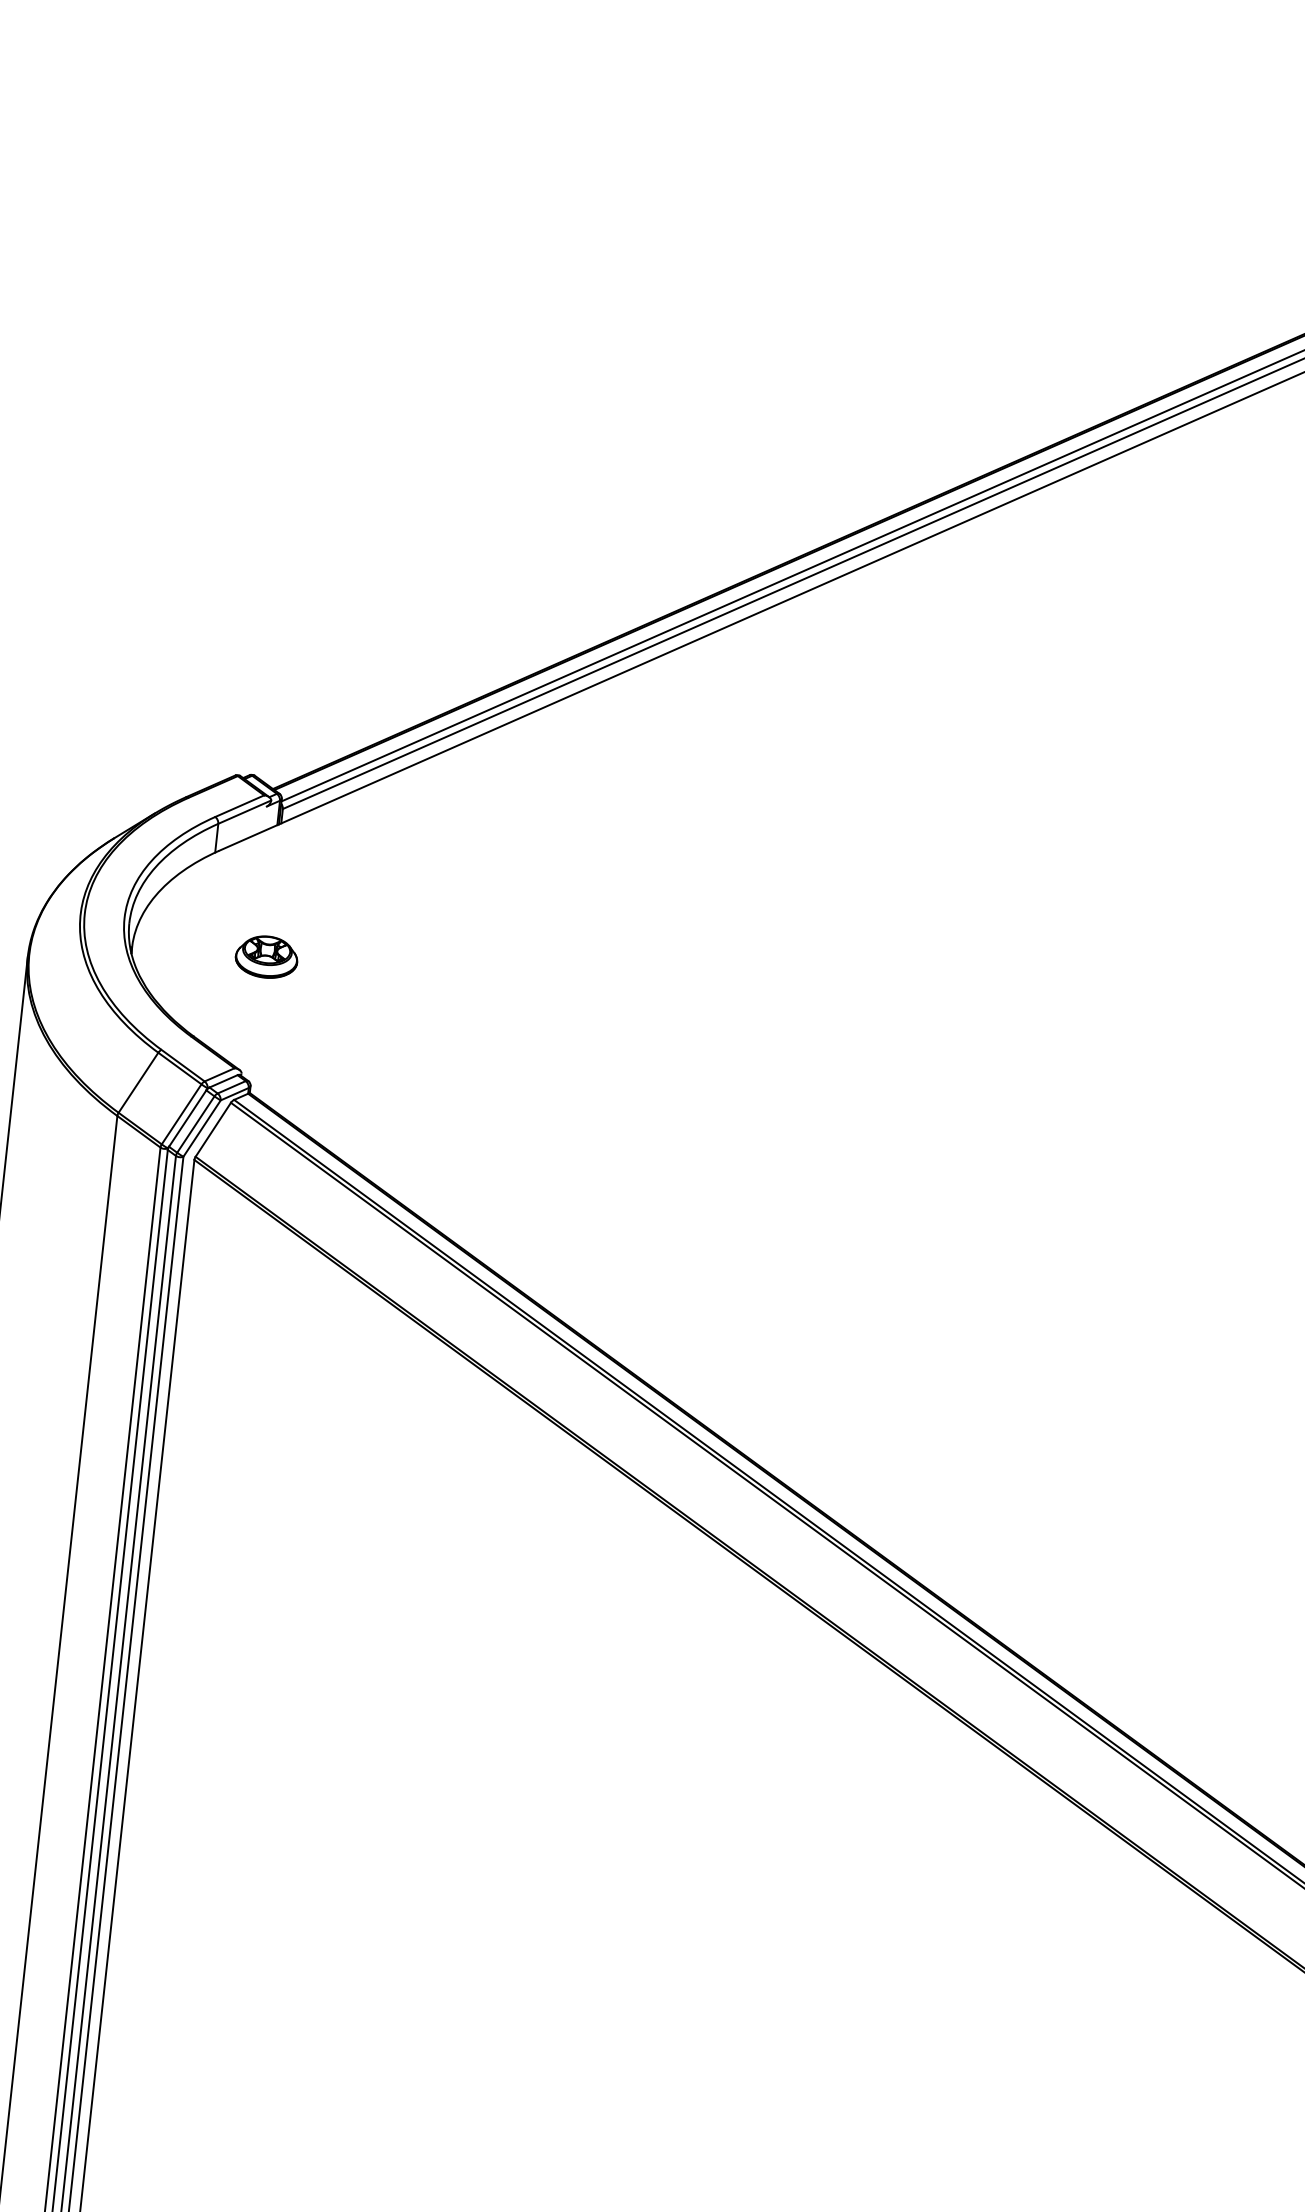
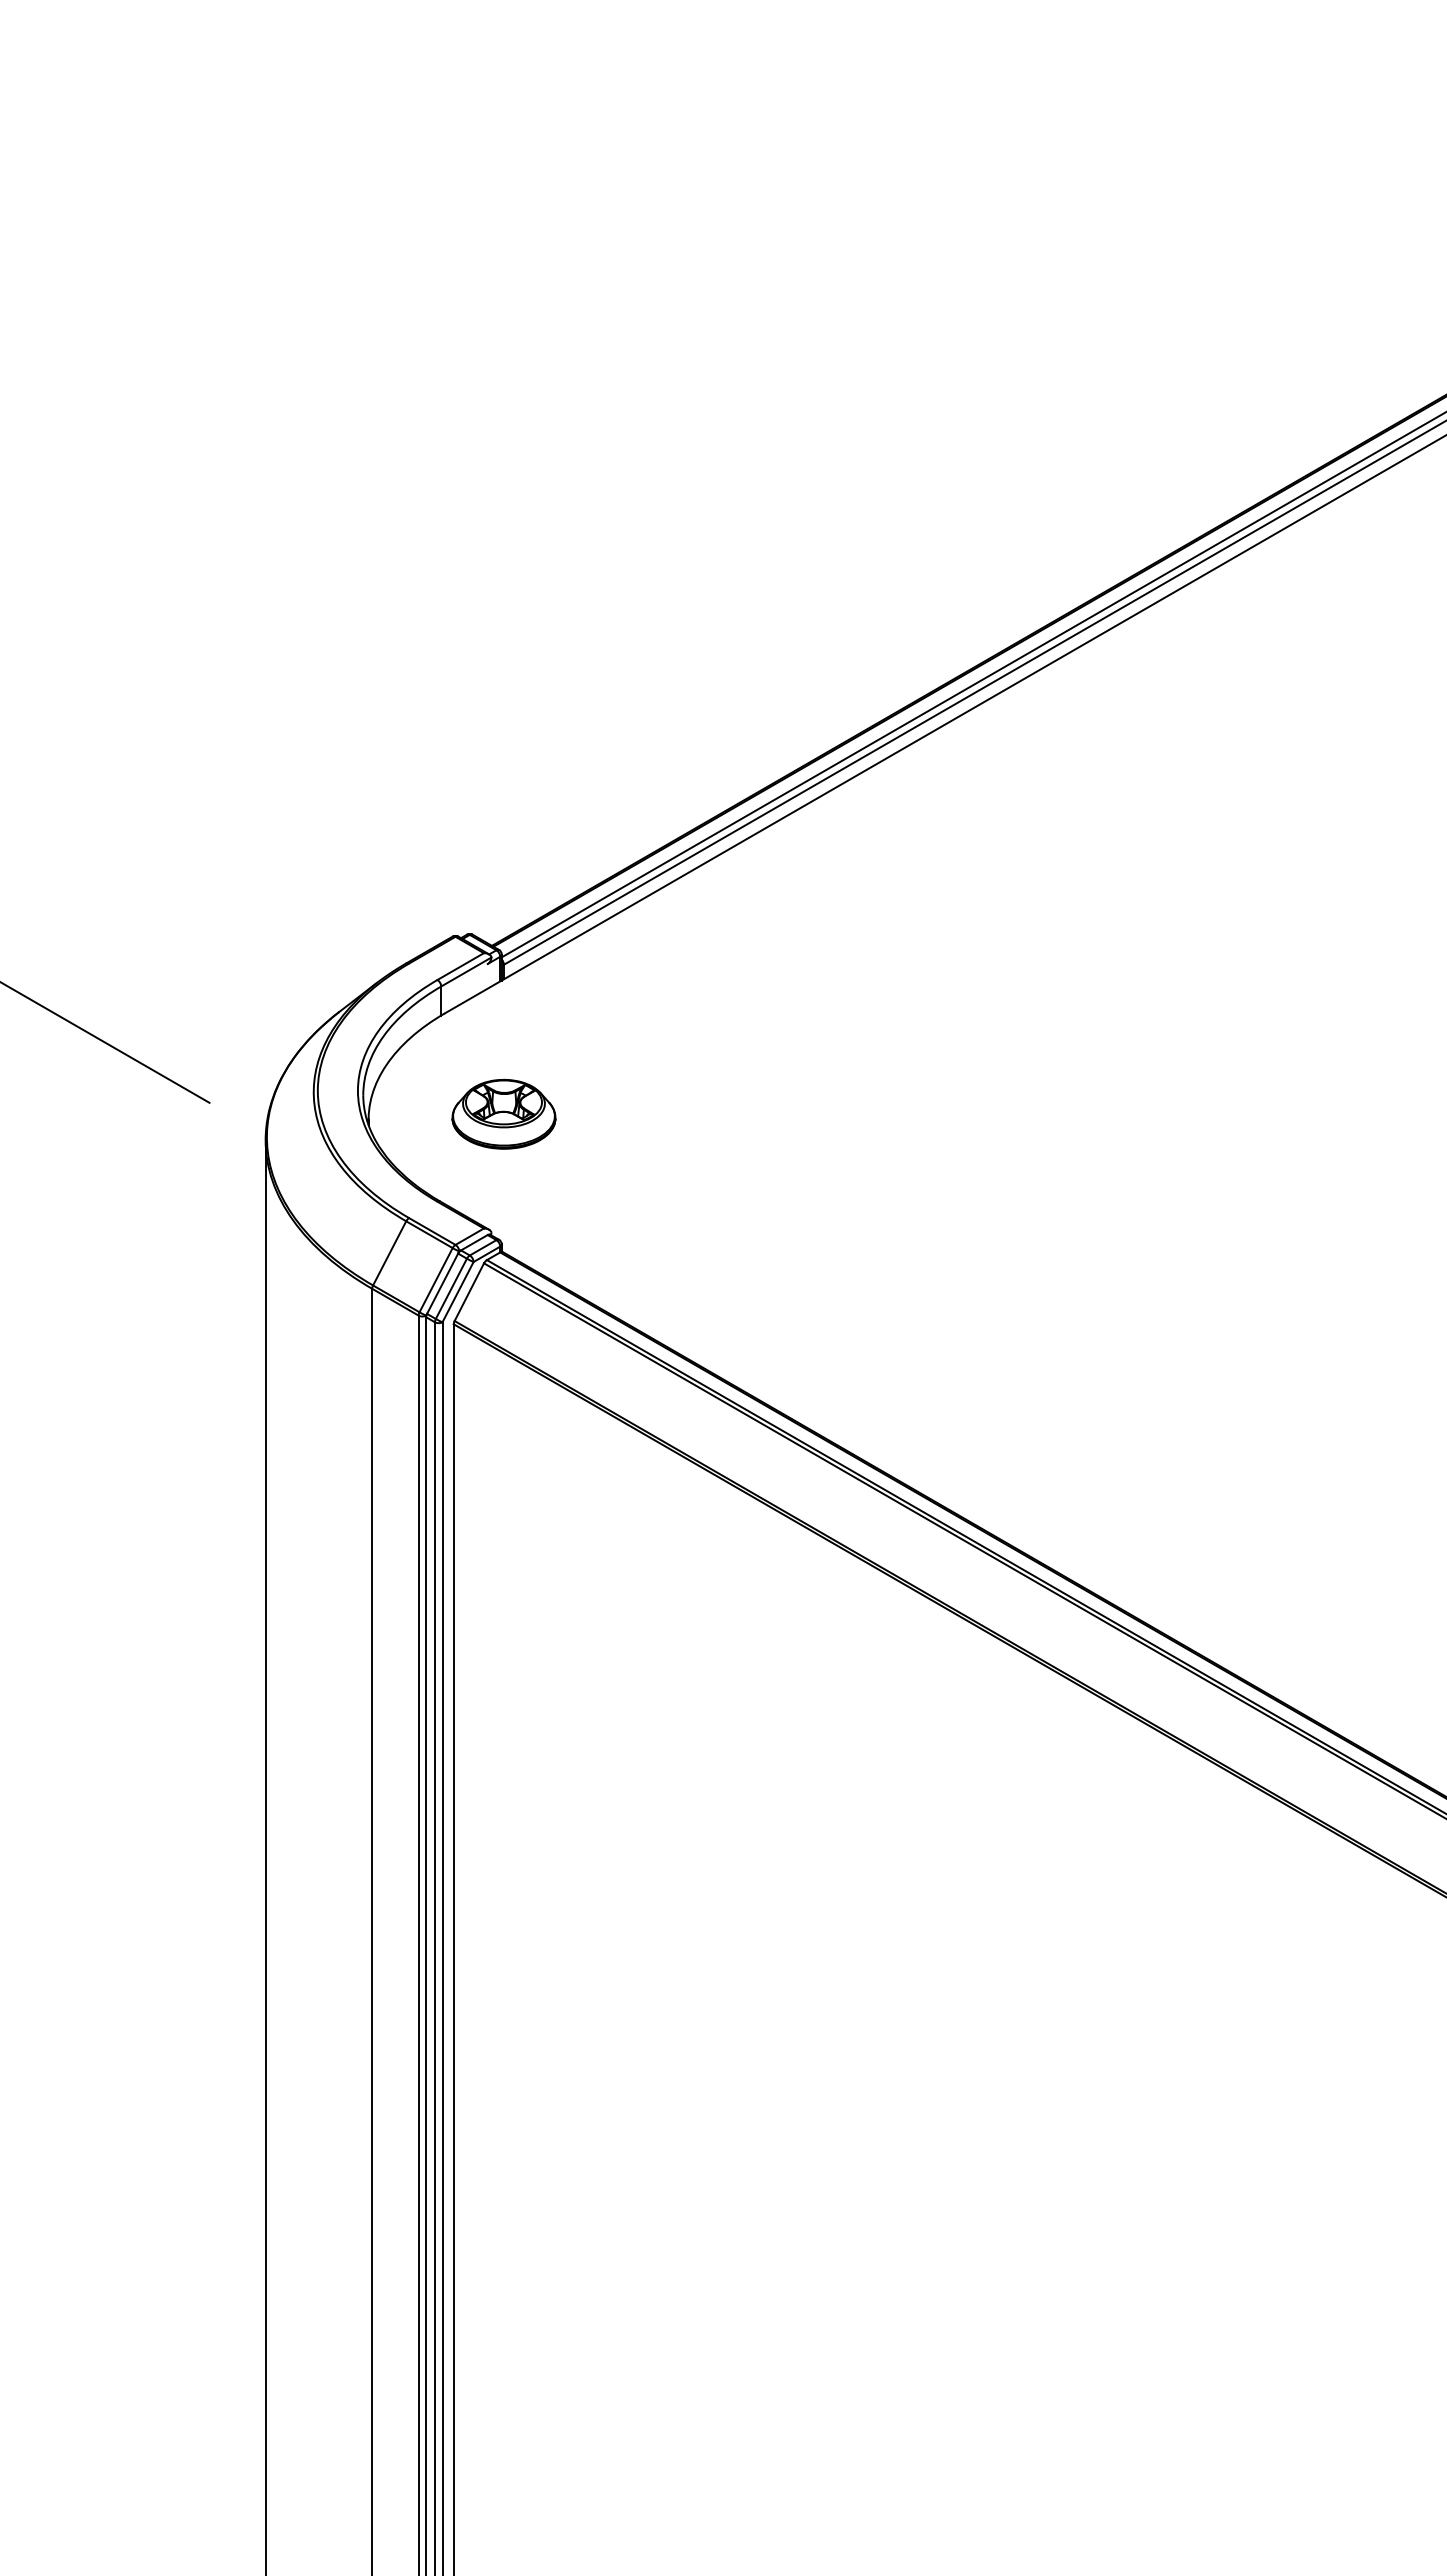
part: (266, 956) -> (503, 1113), size x1.67

